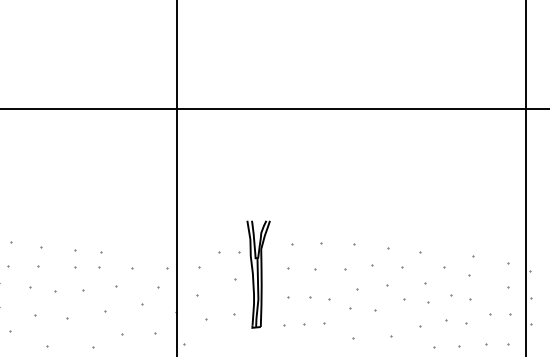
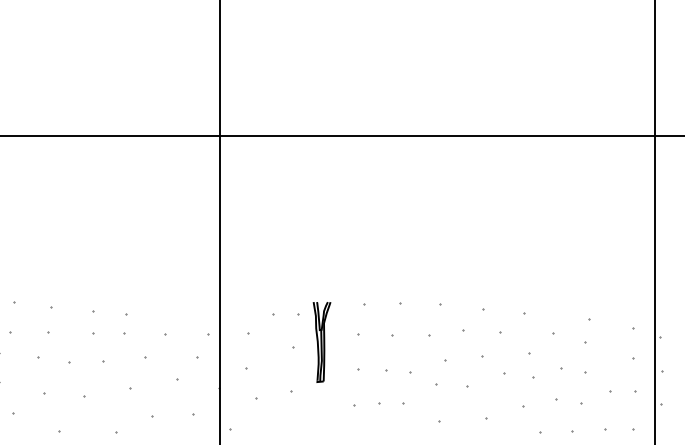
part: (258, 274) -> (321, 342), size x0.6

